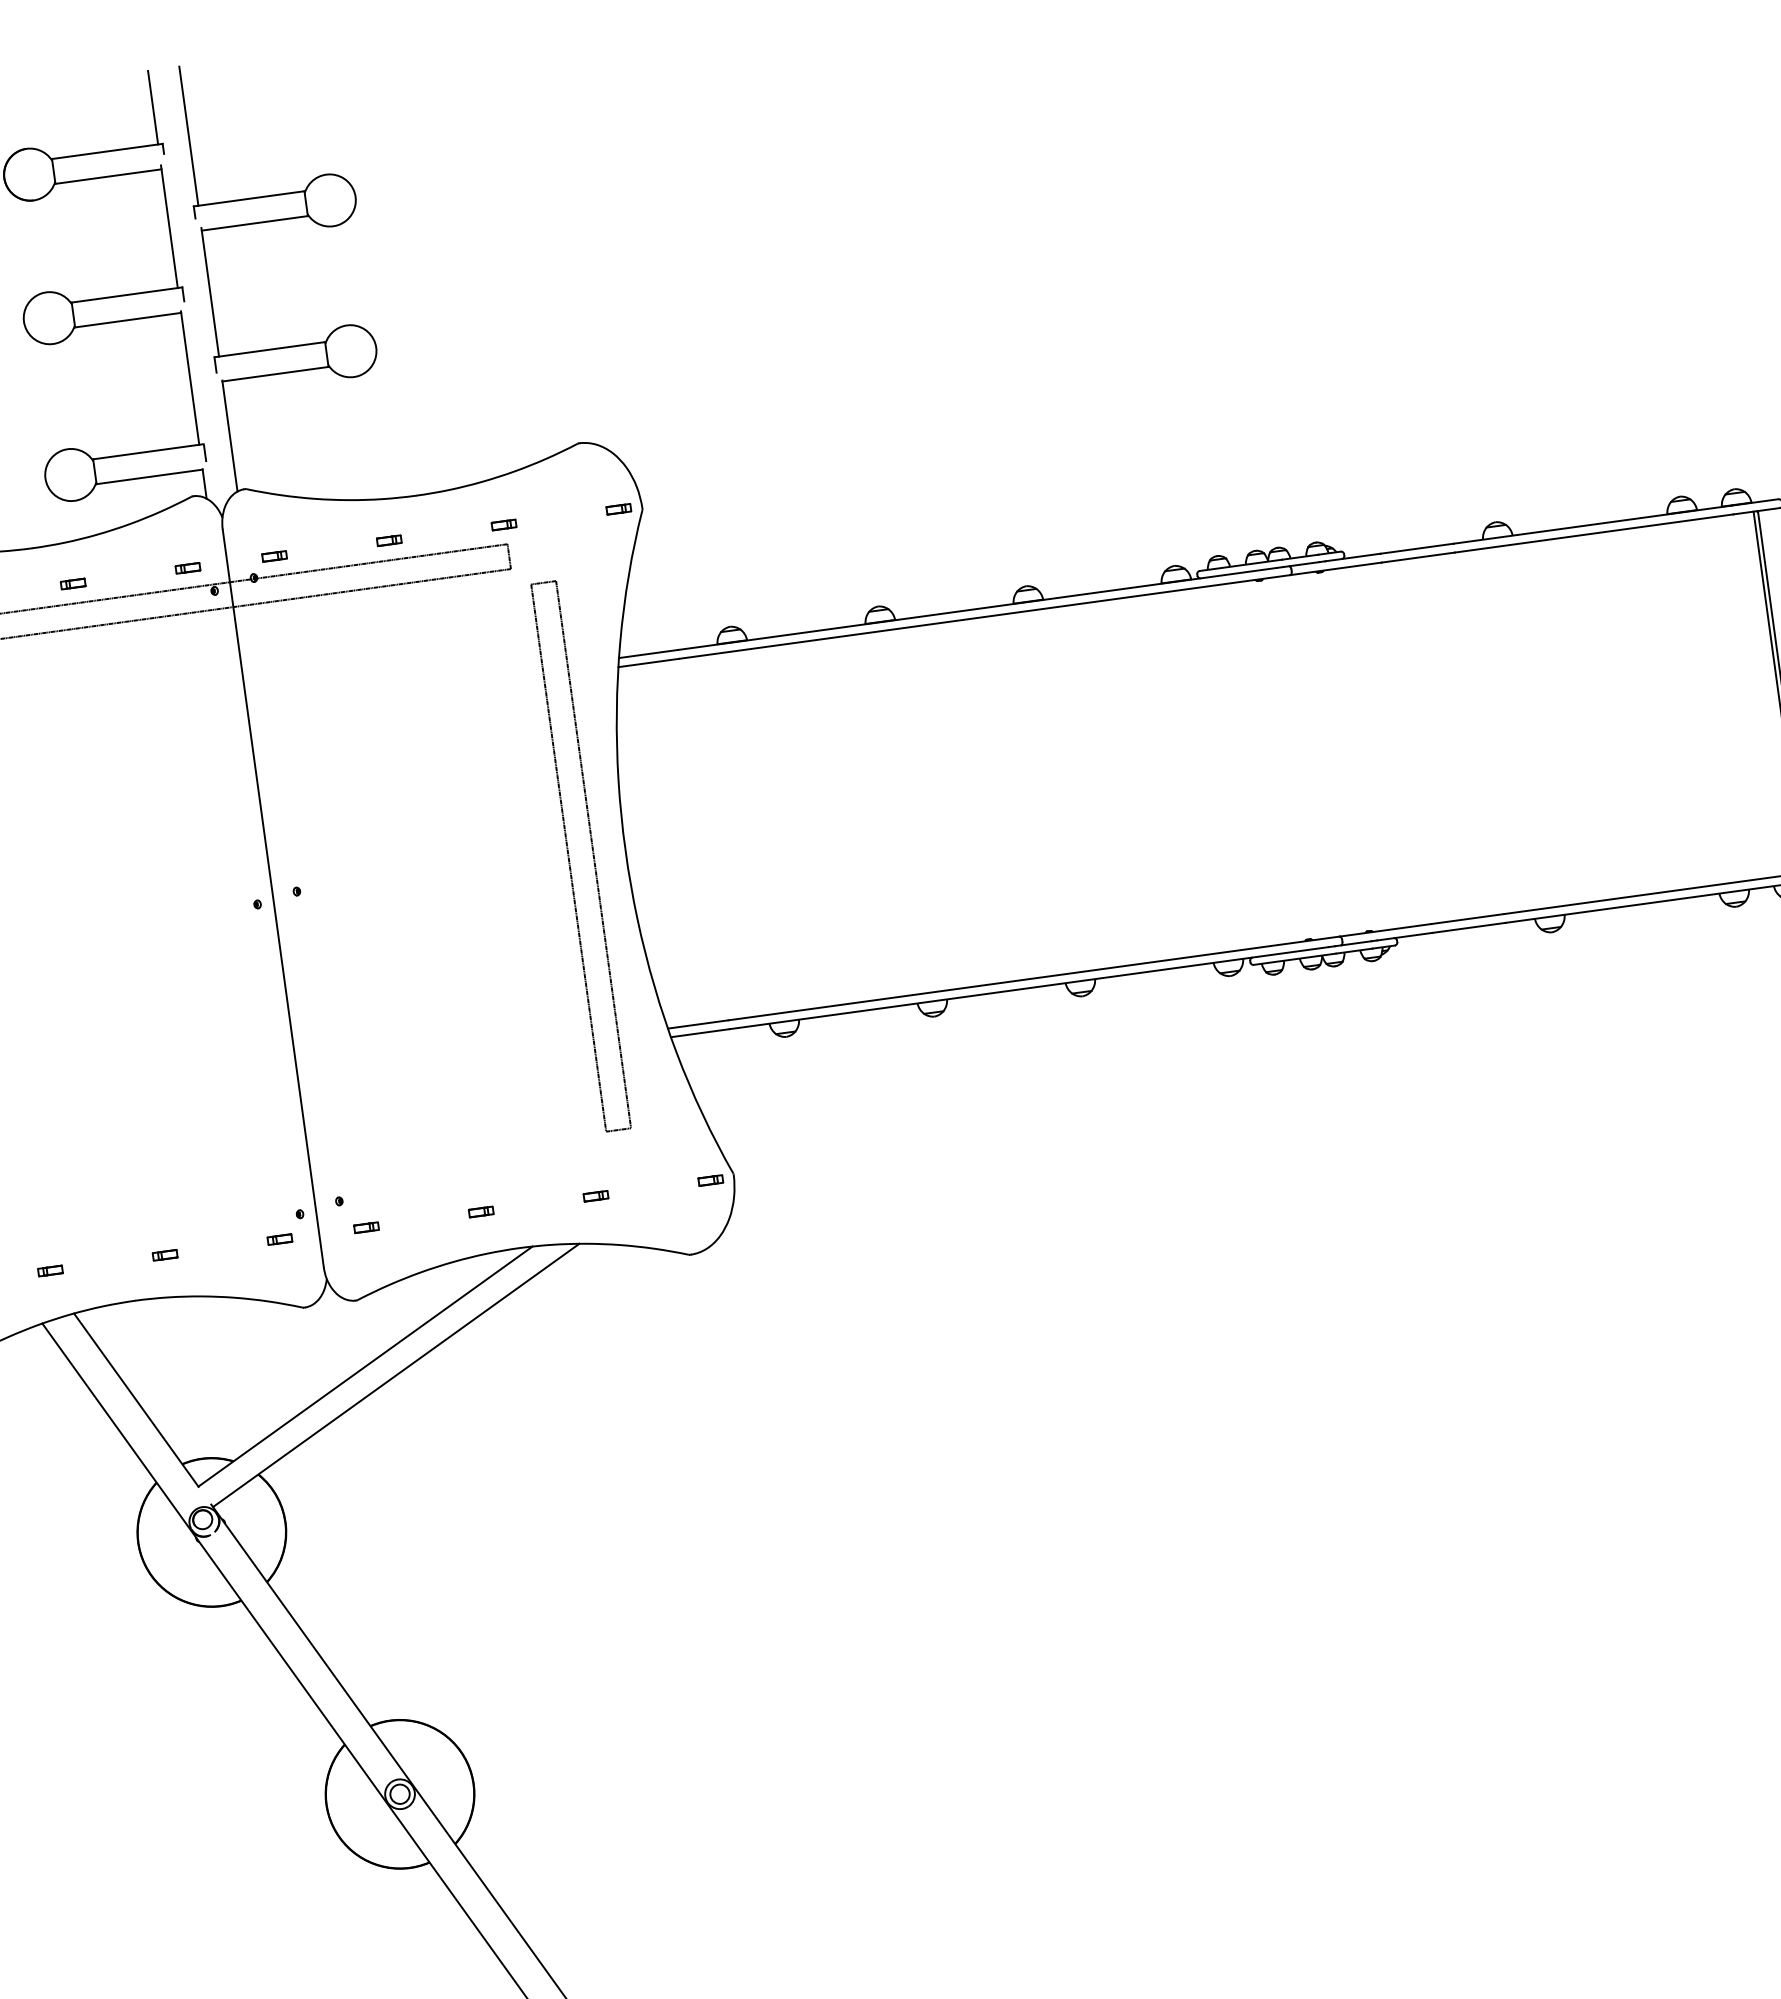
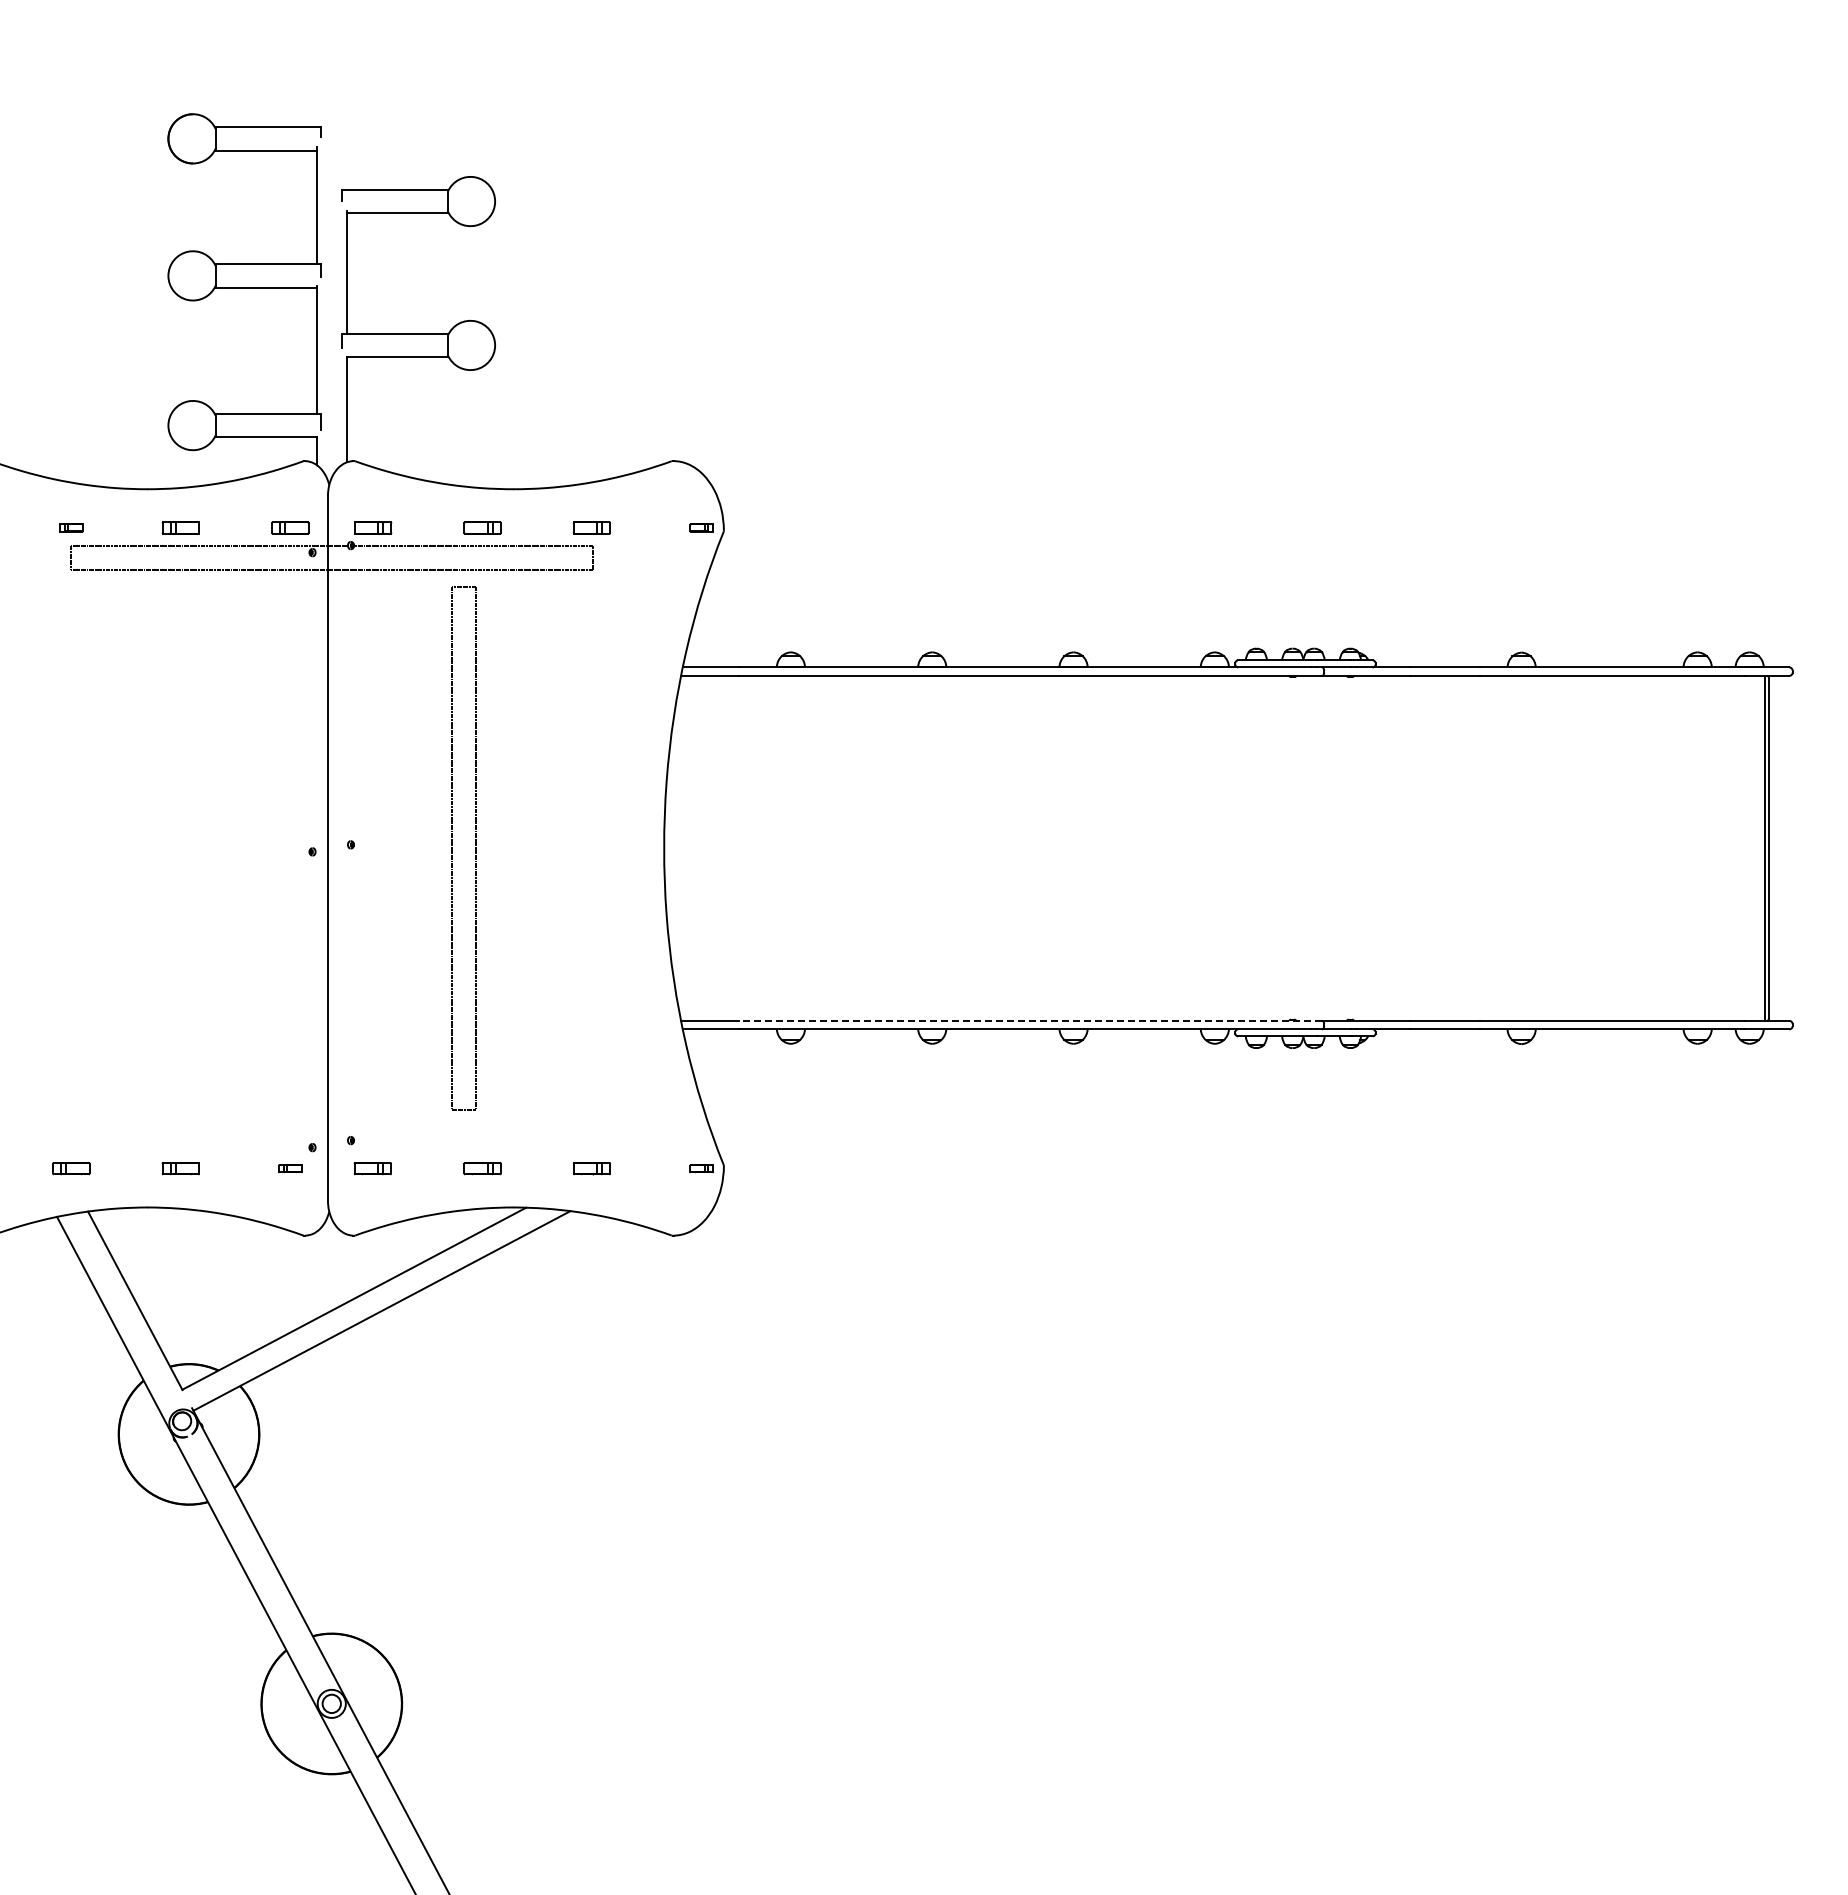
line: (152, 107) -> (316, 91), removed
line: (188, 135) -> (346, 122), removed
part: (504, 524) -> (592, 527), size x1.6
part: (389, 540) -> (482, 527), size x1.6
part: (273, 556) -> (372, 527), size x1.6
part: (187, 567) -> (290, 527), size x1.6
part: (72, 583) -> (180, 527), size x1.6
part: (569, 858) -> (452, 848), moved
line: (1033, 978) -> (1030, 1020), solid -> dashed
part: (596, 1195) -> (592, 1168), size x1.6
part: (481, 1211) -> (482, 1168), size x1.6
part: (366, 1227) -> (373, 1168), size x1.6
part: (164, 1255) -> (180, 1168), size x1.6
part: (50, 1270) -> (71, 1168), size x1.6

